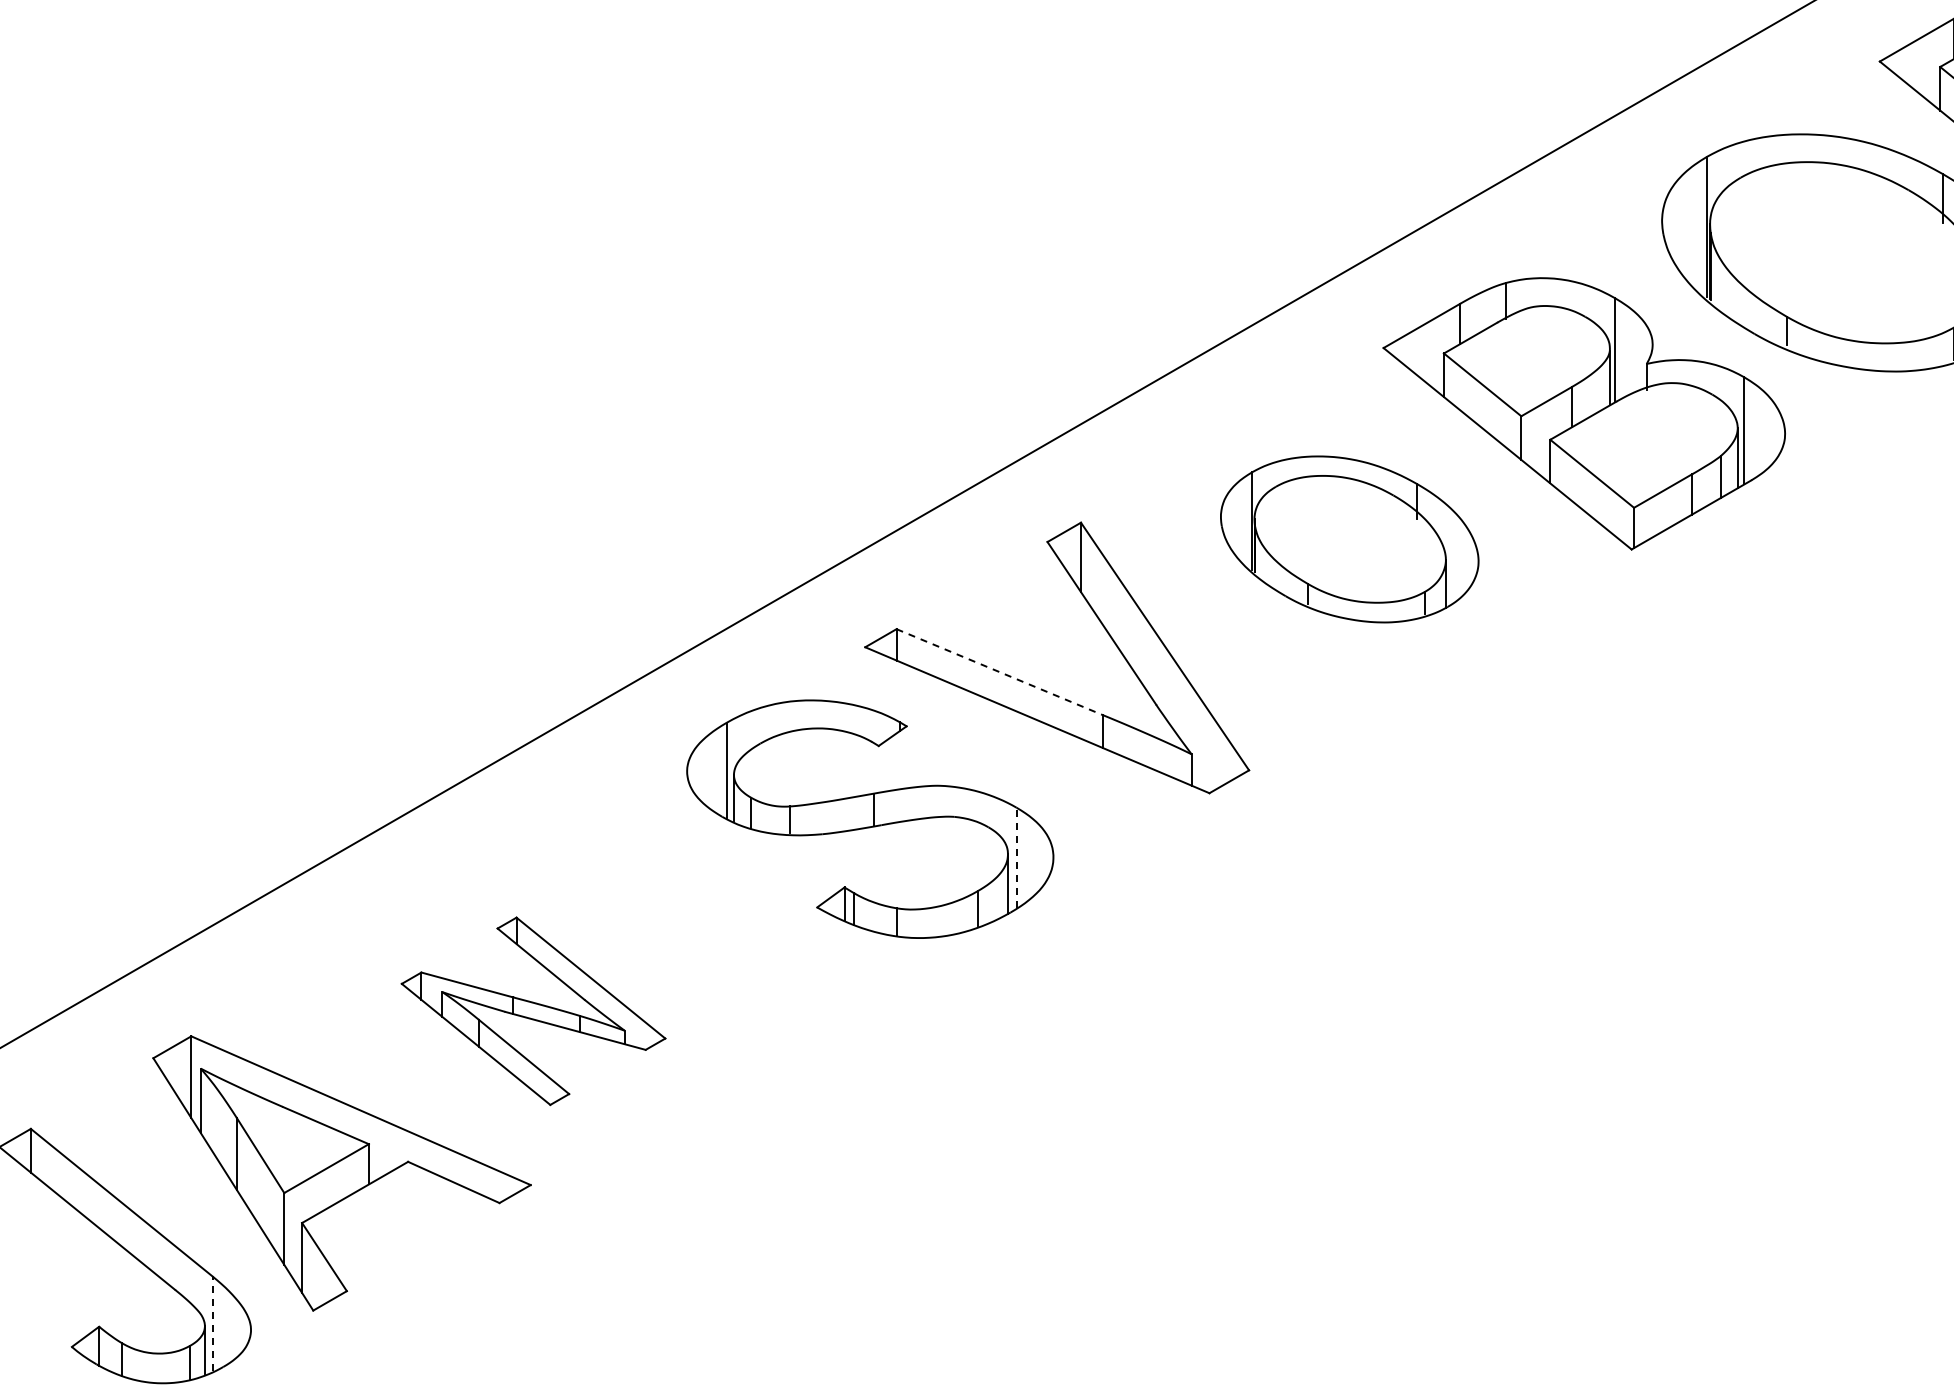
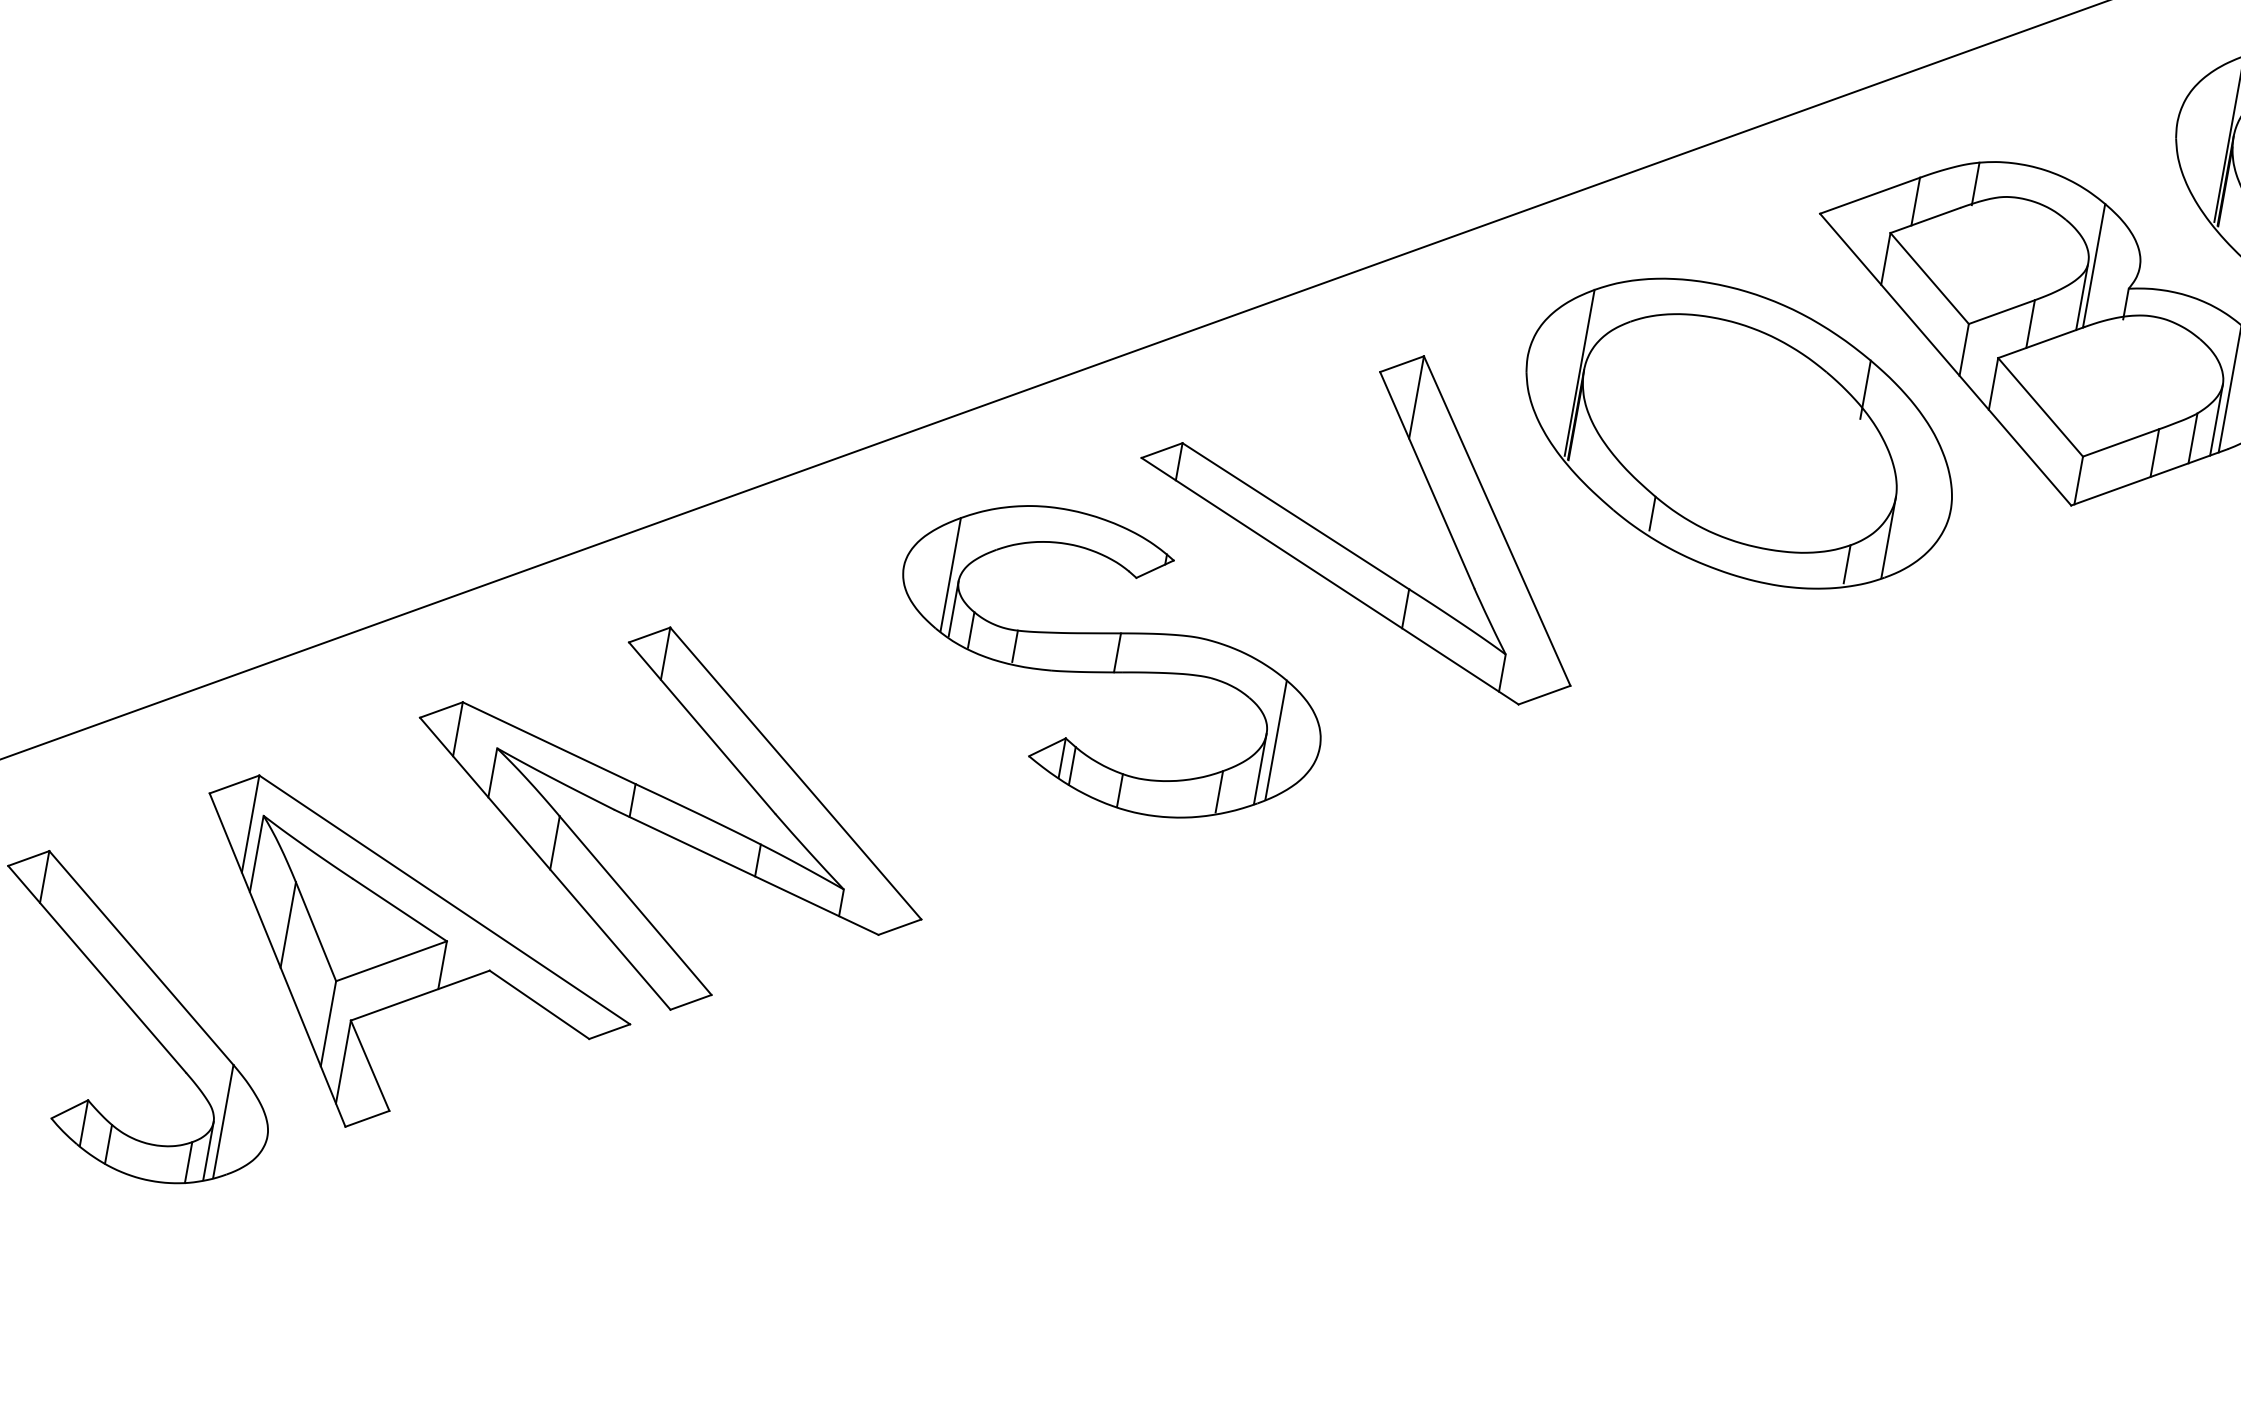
part: (1349, 539) -> (1738, 433), size x1.43
line: (999, 672) -> (1295, 516), dashed -> solid
line: (1016, 857) -> (1276, 739), dashed -> solid
part: (533, 1011) -> (670, 819), size x1.67
line: (212, 1323) -> (223, 1120), dashed -> solid

